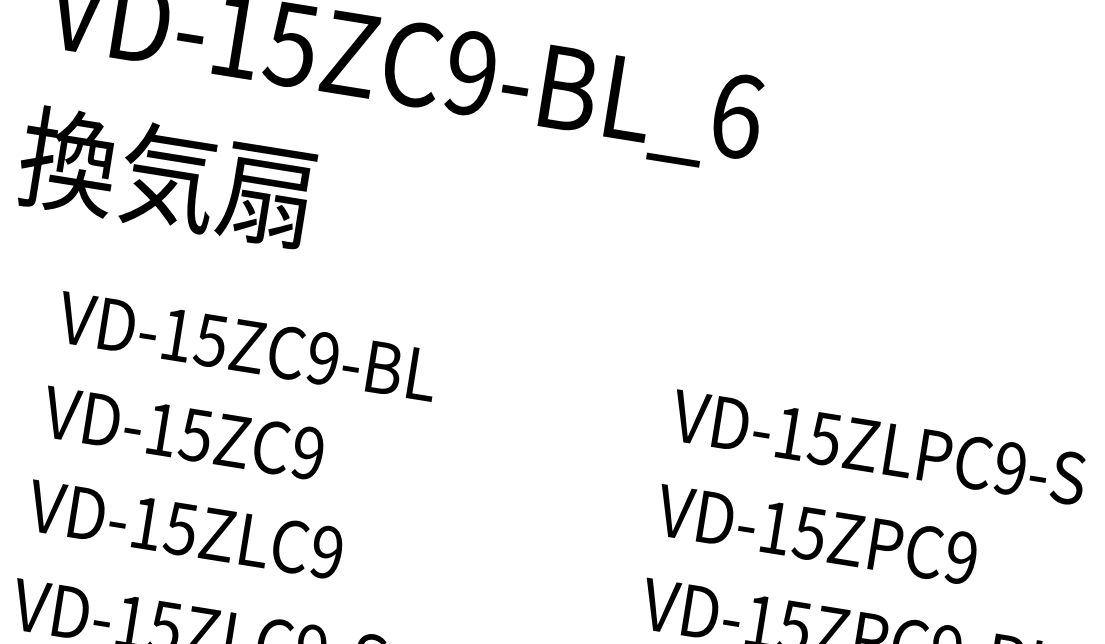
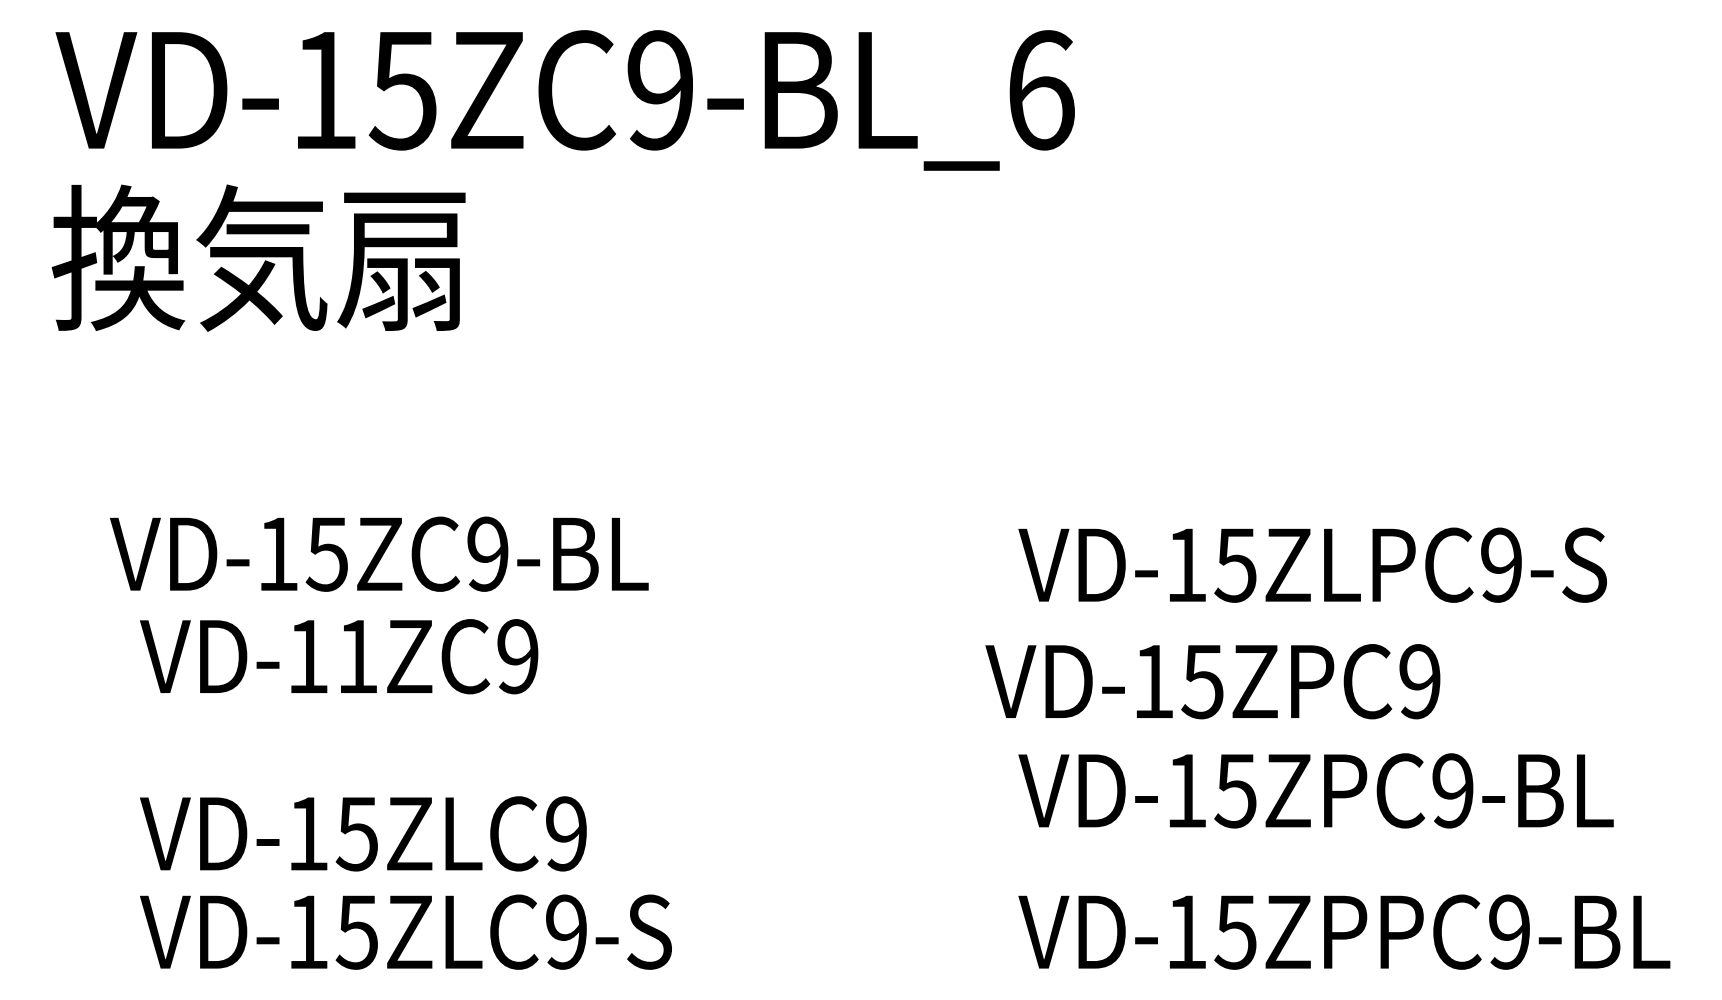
text: (166, 176) -> (258, 257), moved
text: (247, 345) -> (379, 553), moved
text: (195, 435) -> (356, 657), VD-15ZC9 -> VD-11ZC9
text: (878, 447) -> (1312, 564), moved
text: (185, 529) -> (363, 833), moved
text: (816, 534) -> (1212, 681), moved

